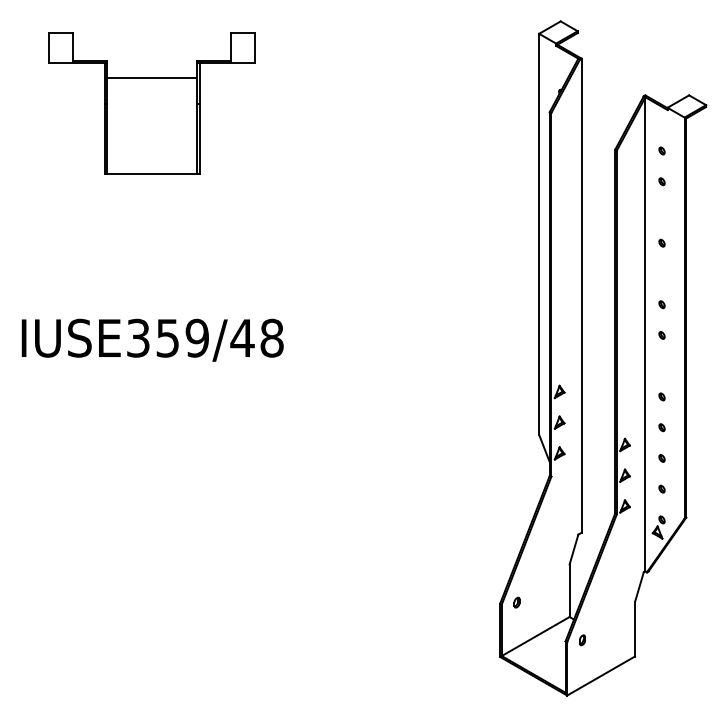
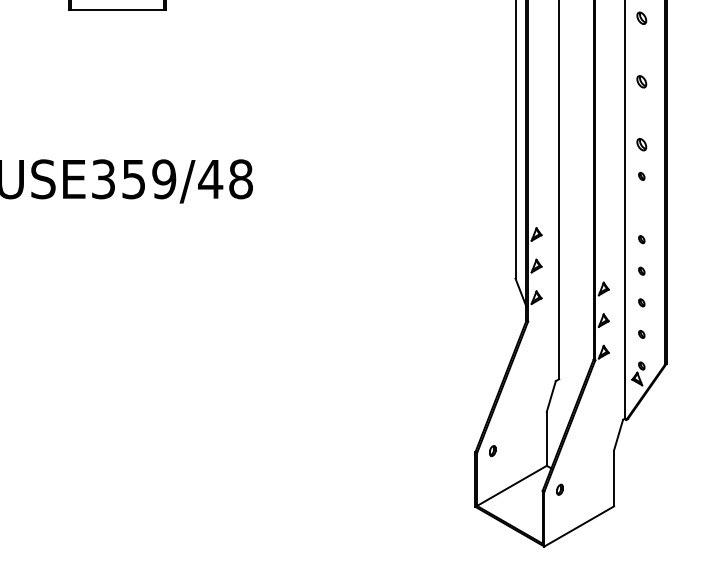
part: (661, 181) -> (641, 18), size x1.6
part: (661, 242) -> (641, 80), size x1.6
part: (661, 304) -> (641, 144), size x1.6

